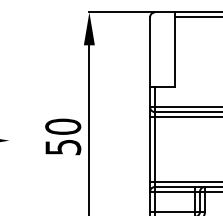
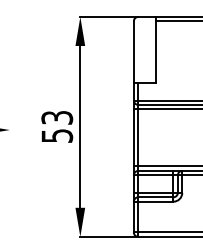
text: (63, 126) -> (57, 117), 50 -> 53

